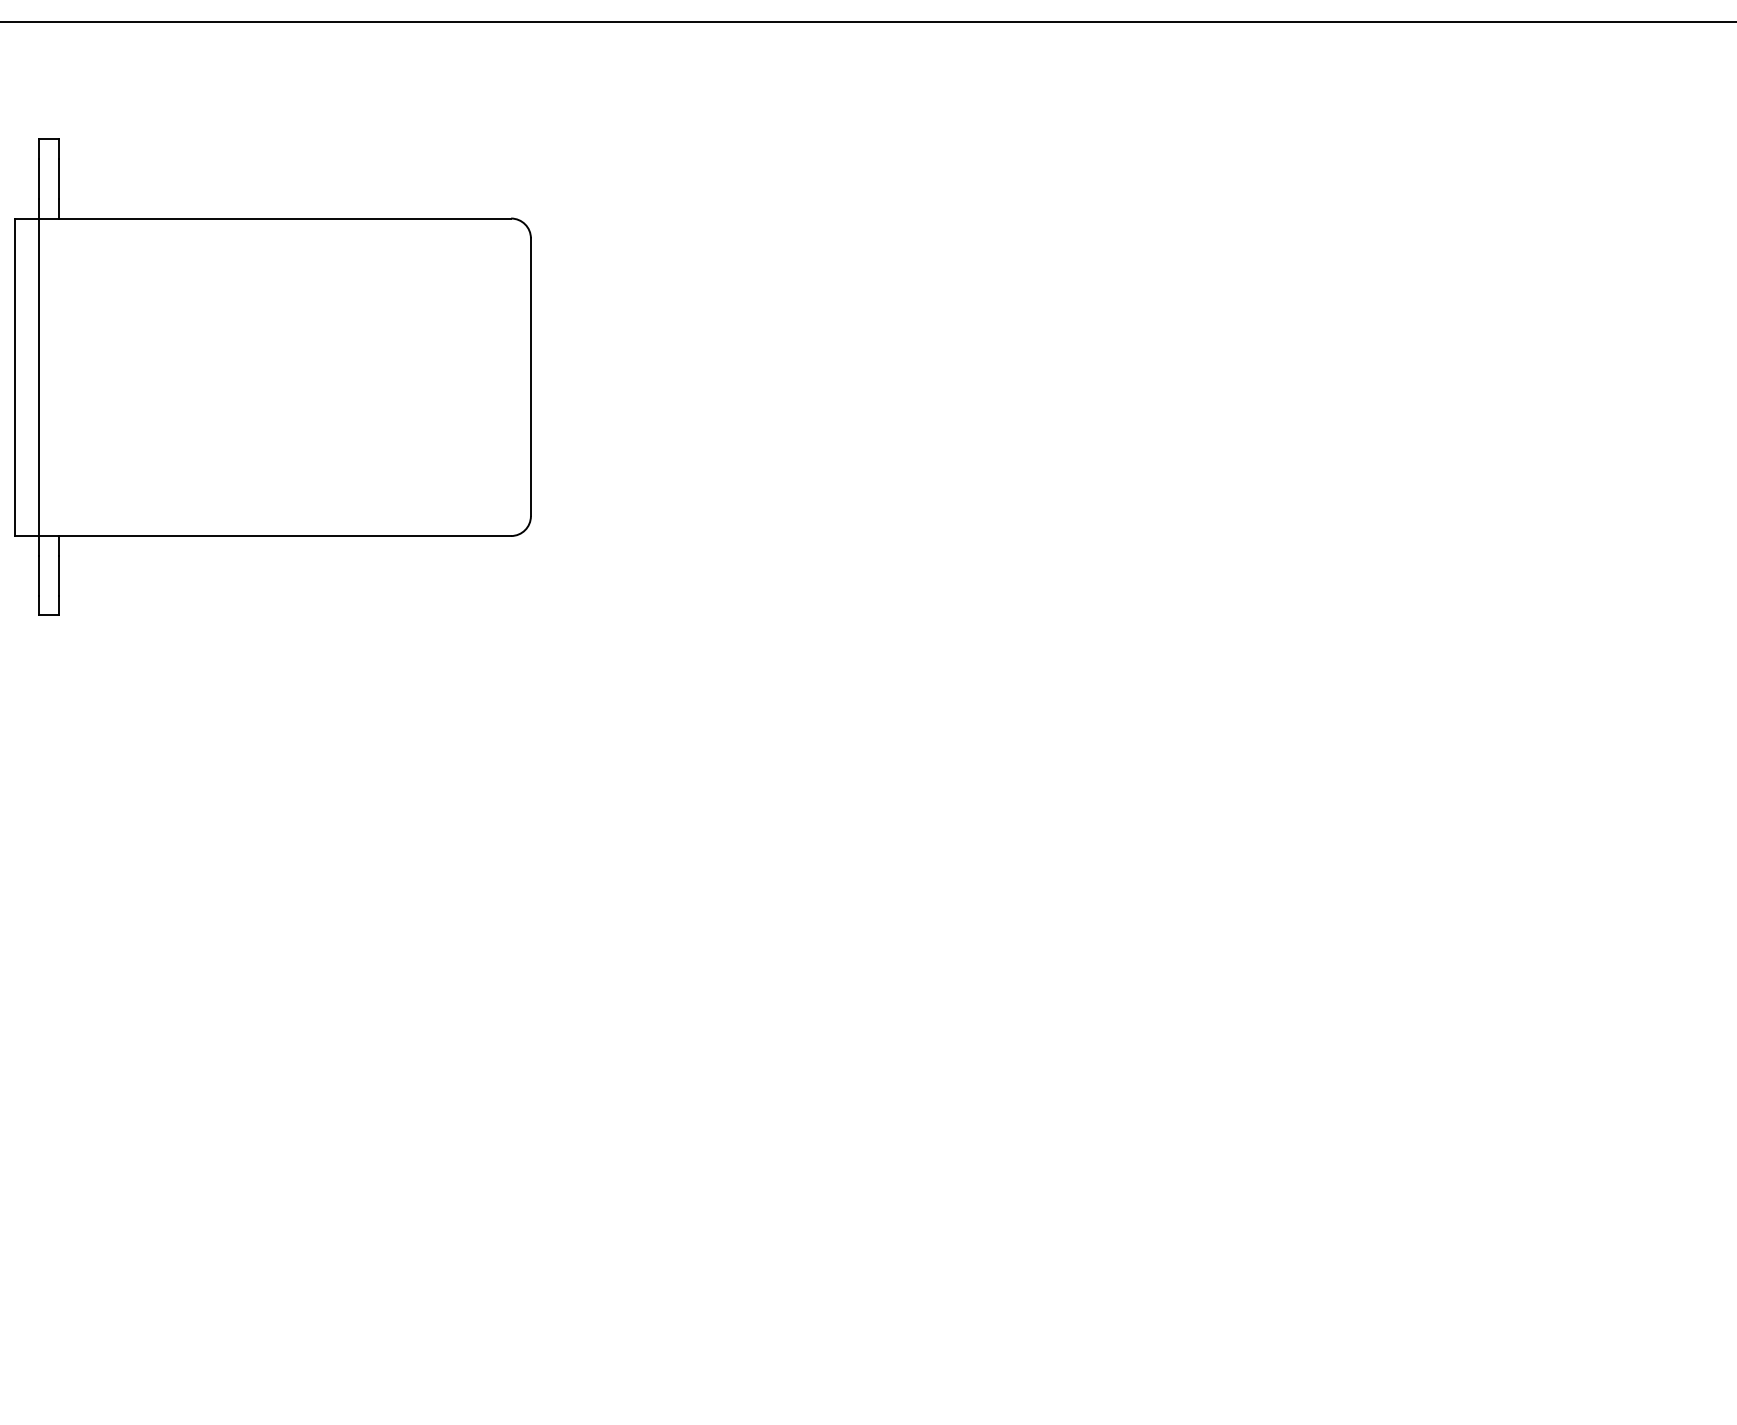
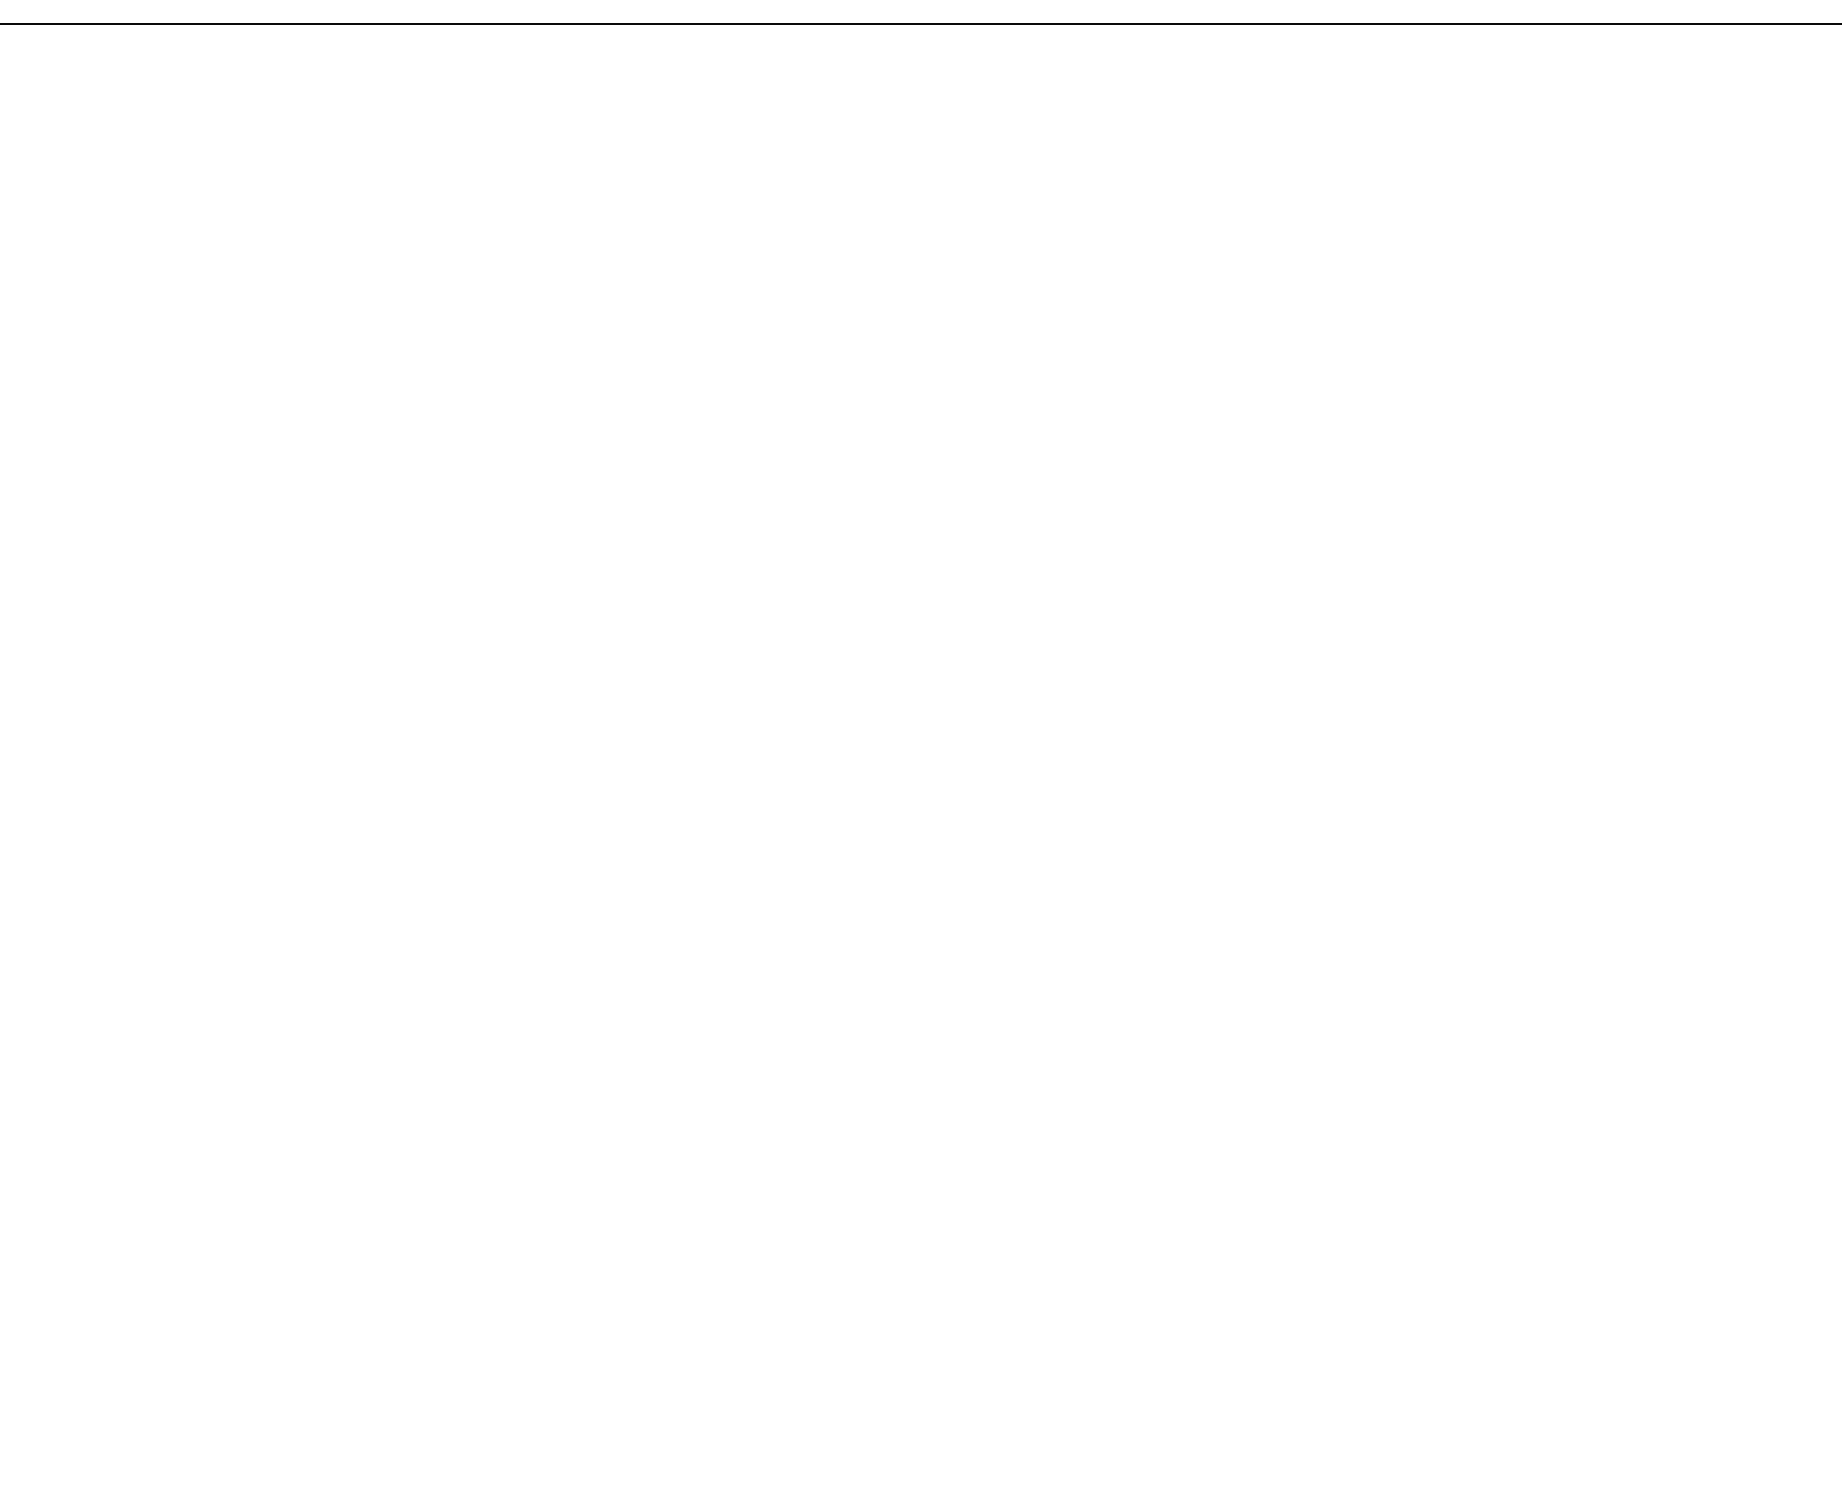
part: (272, 376) -> (289, 399), removed

